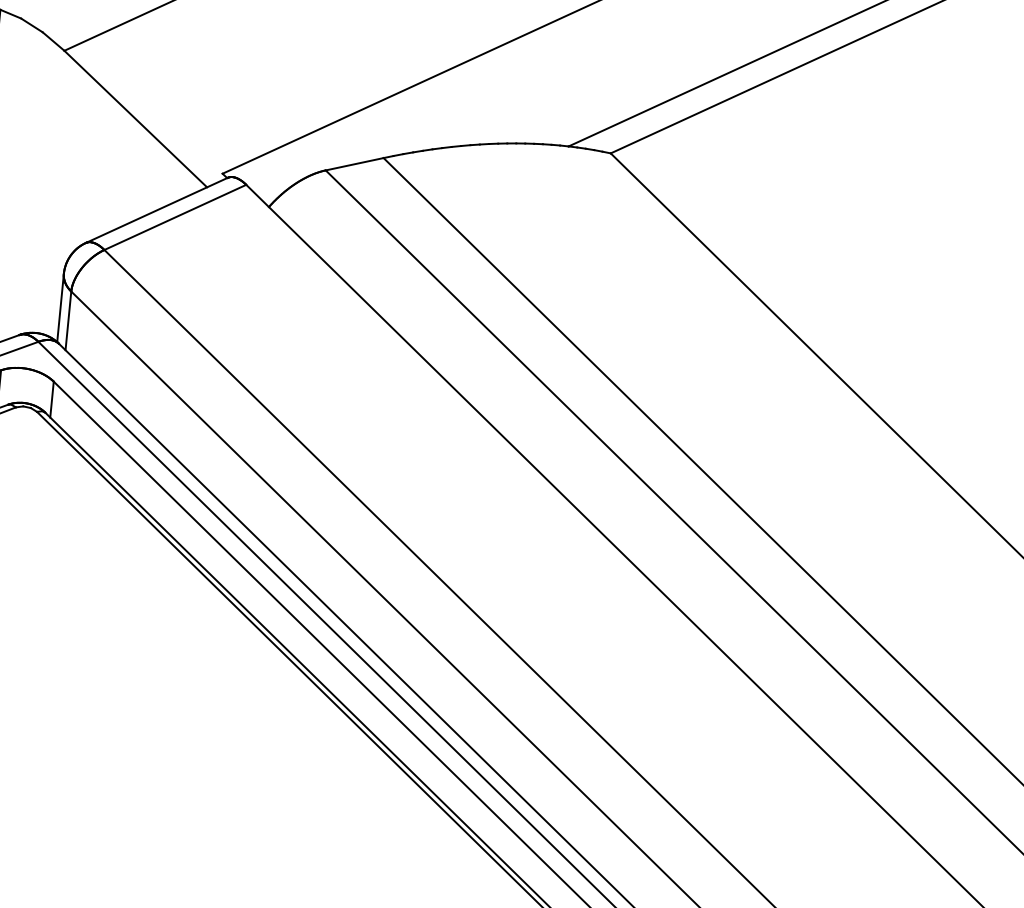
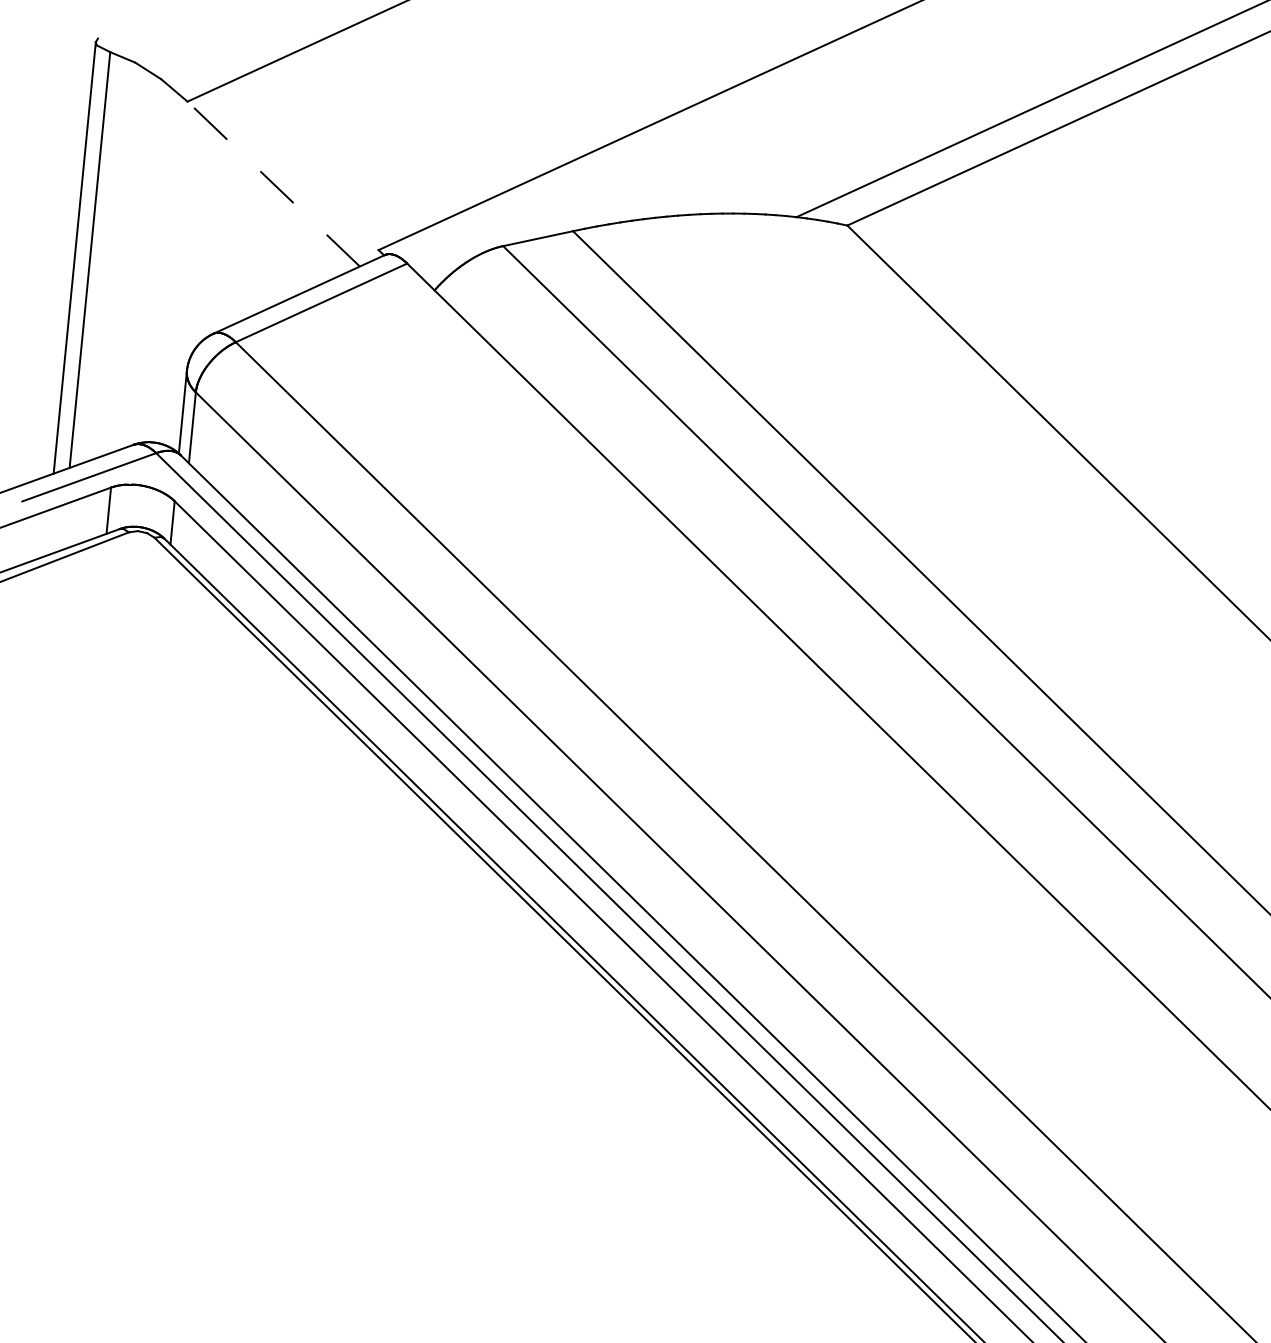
line: (135, 118) -> (273, 183), solid -> dashed

